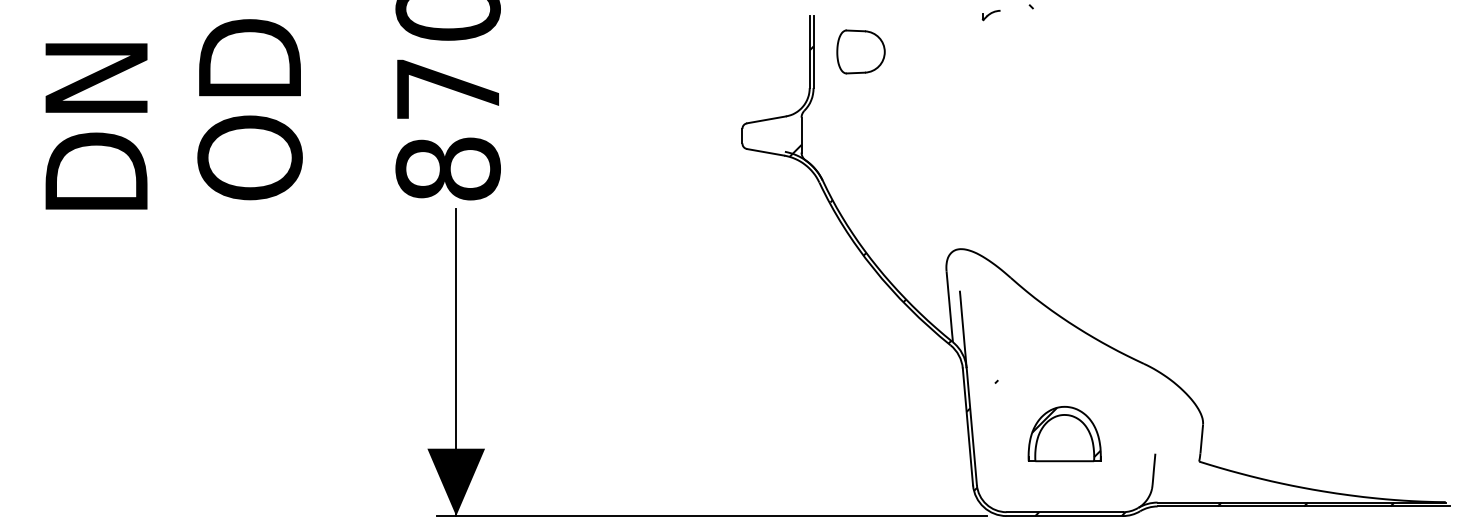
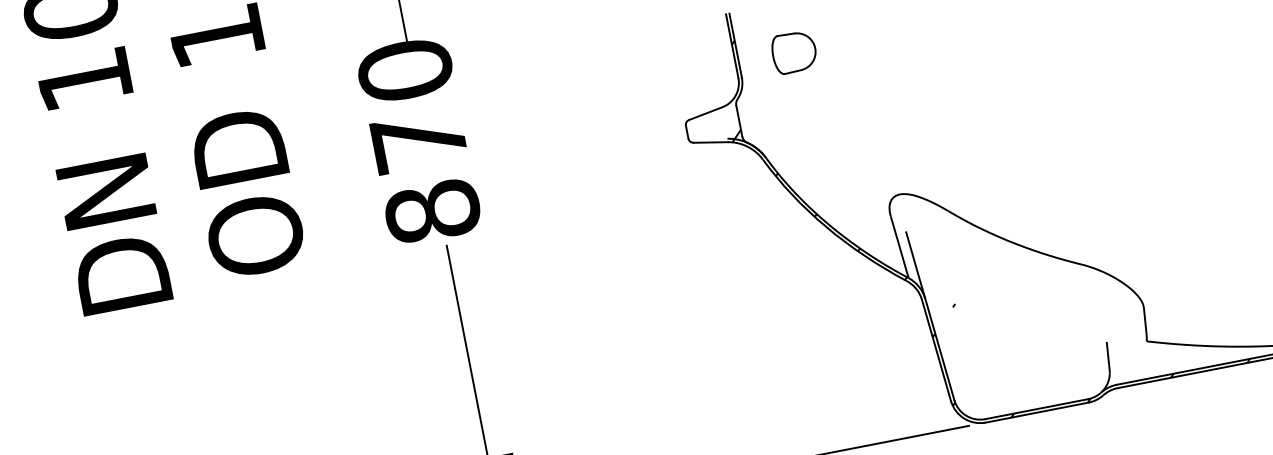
part: (860, 51) -> (793, 52), moved
part: (1064, 434) -> (1023, 340), removed

